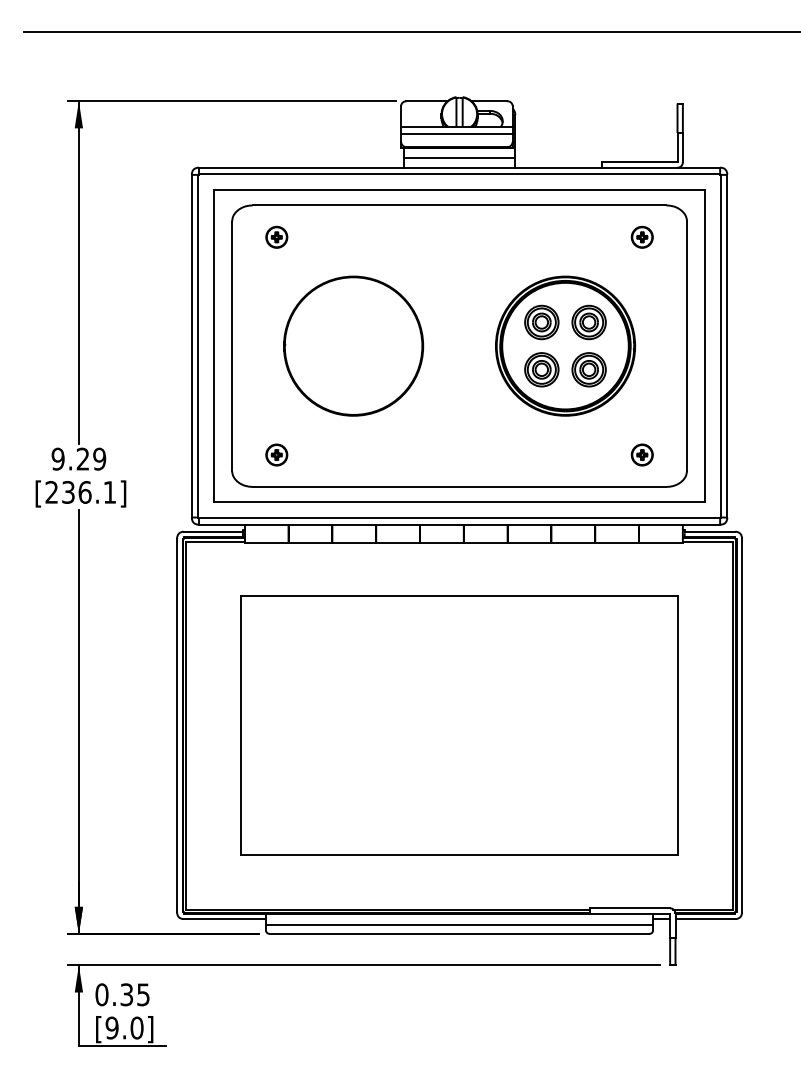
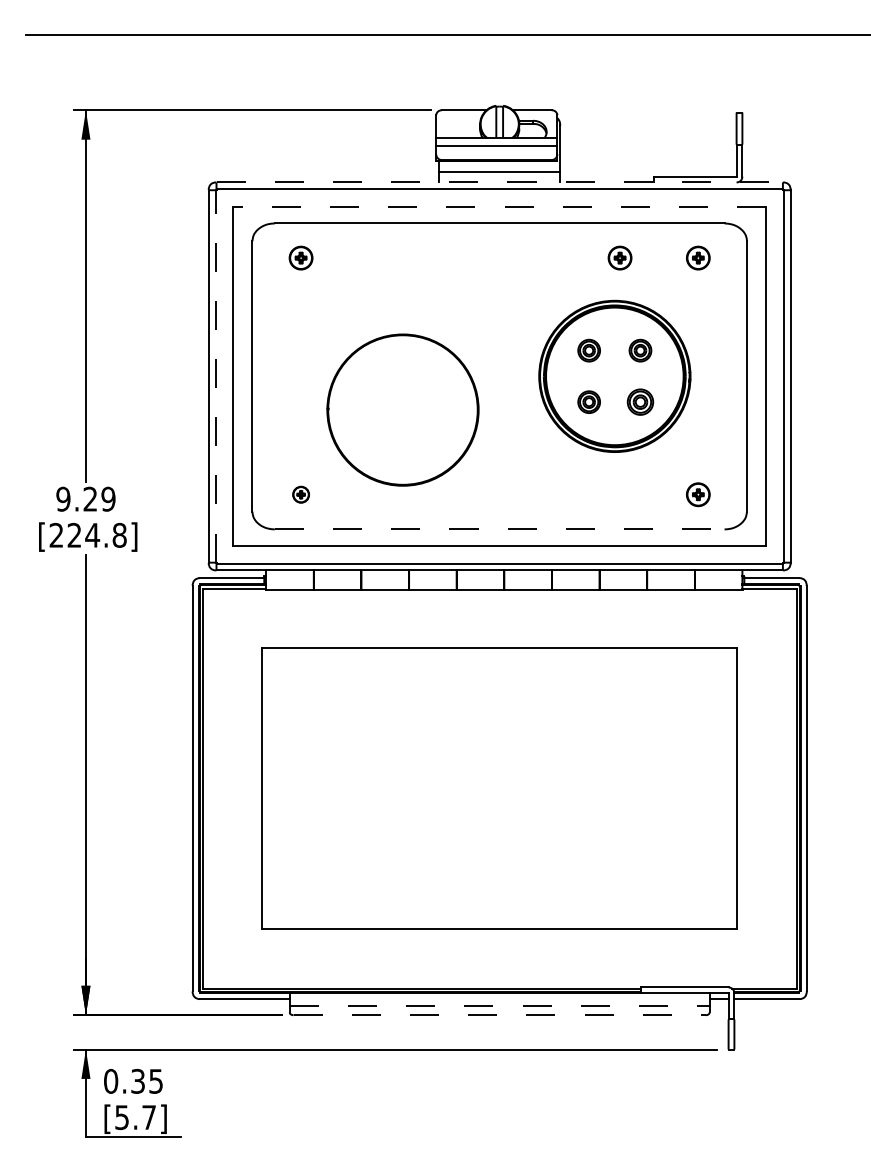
line: (459, 167) -> (499, 182), solid -> dashed
line: (459, 190) -> (499, 207), solid -> dashed
part: (569, 236) -> (619, 257), added
part: (541, 322) -> (588, 350), size x0.6
part: (588, 322) -> (639, 350), size x0.6
line: (198, 345) -> (215, 375), solid -> dashed
circle: (353, 345) -> (402, 409), moved
part: (541, 369) -> (588, 401), size x0.6
part: (588, 369) -> (639, 401), size x0.7
part: (276, 454) -> (300, 494), size x0.7
line: (459, 486) -> (499, 528), solid -> dashed
text: (89, 492) -> (97, 535), [236.1] -> [224.8]
line: (460, 925) -> (500, 1006), solid -> dashed
line: (459, 933) -> (499, 1014), solid -> dashed
text: (124, 1027) -> (135, 1116), [9.0] -> [5.7]

